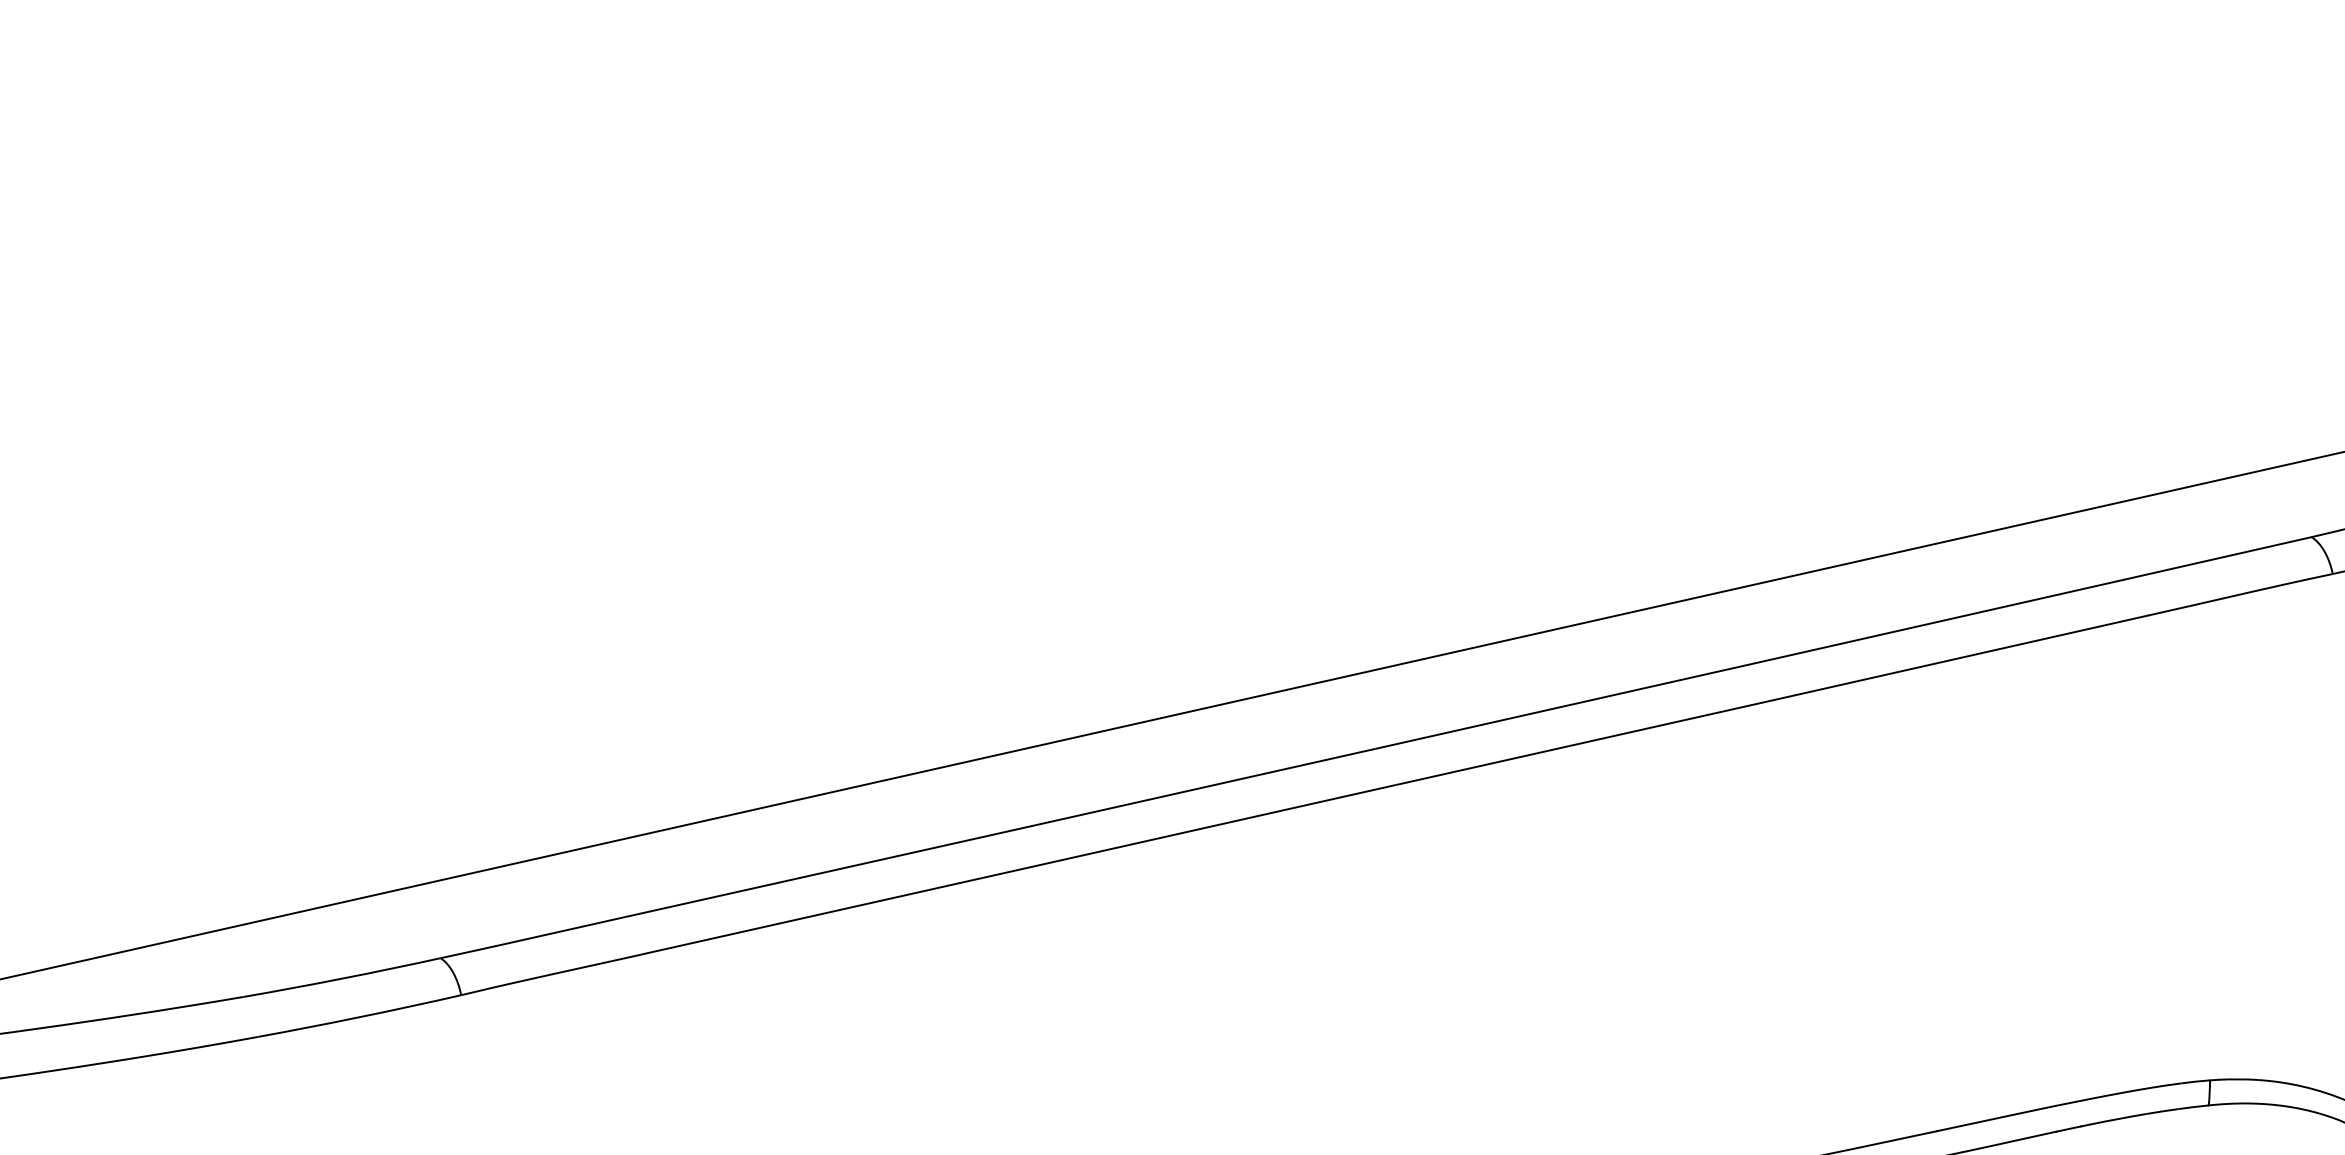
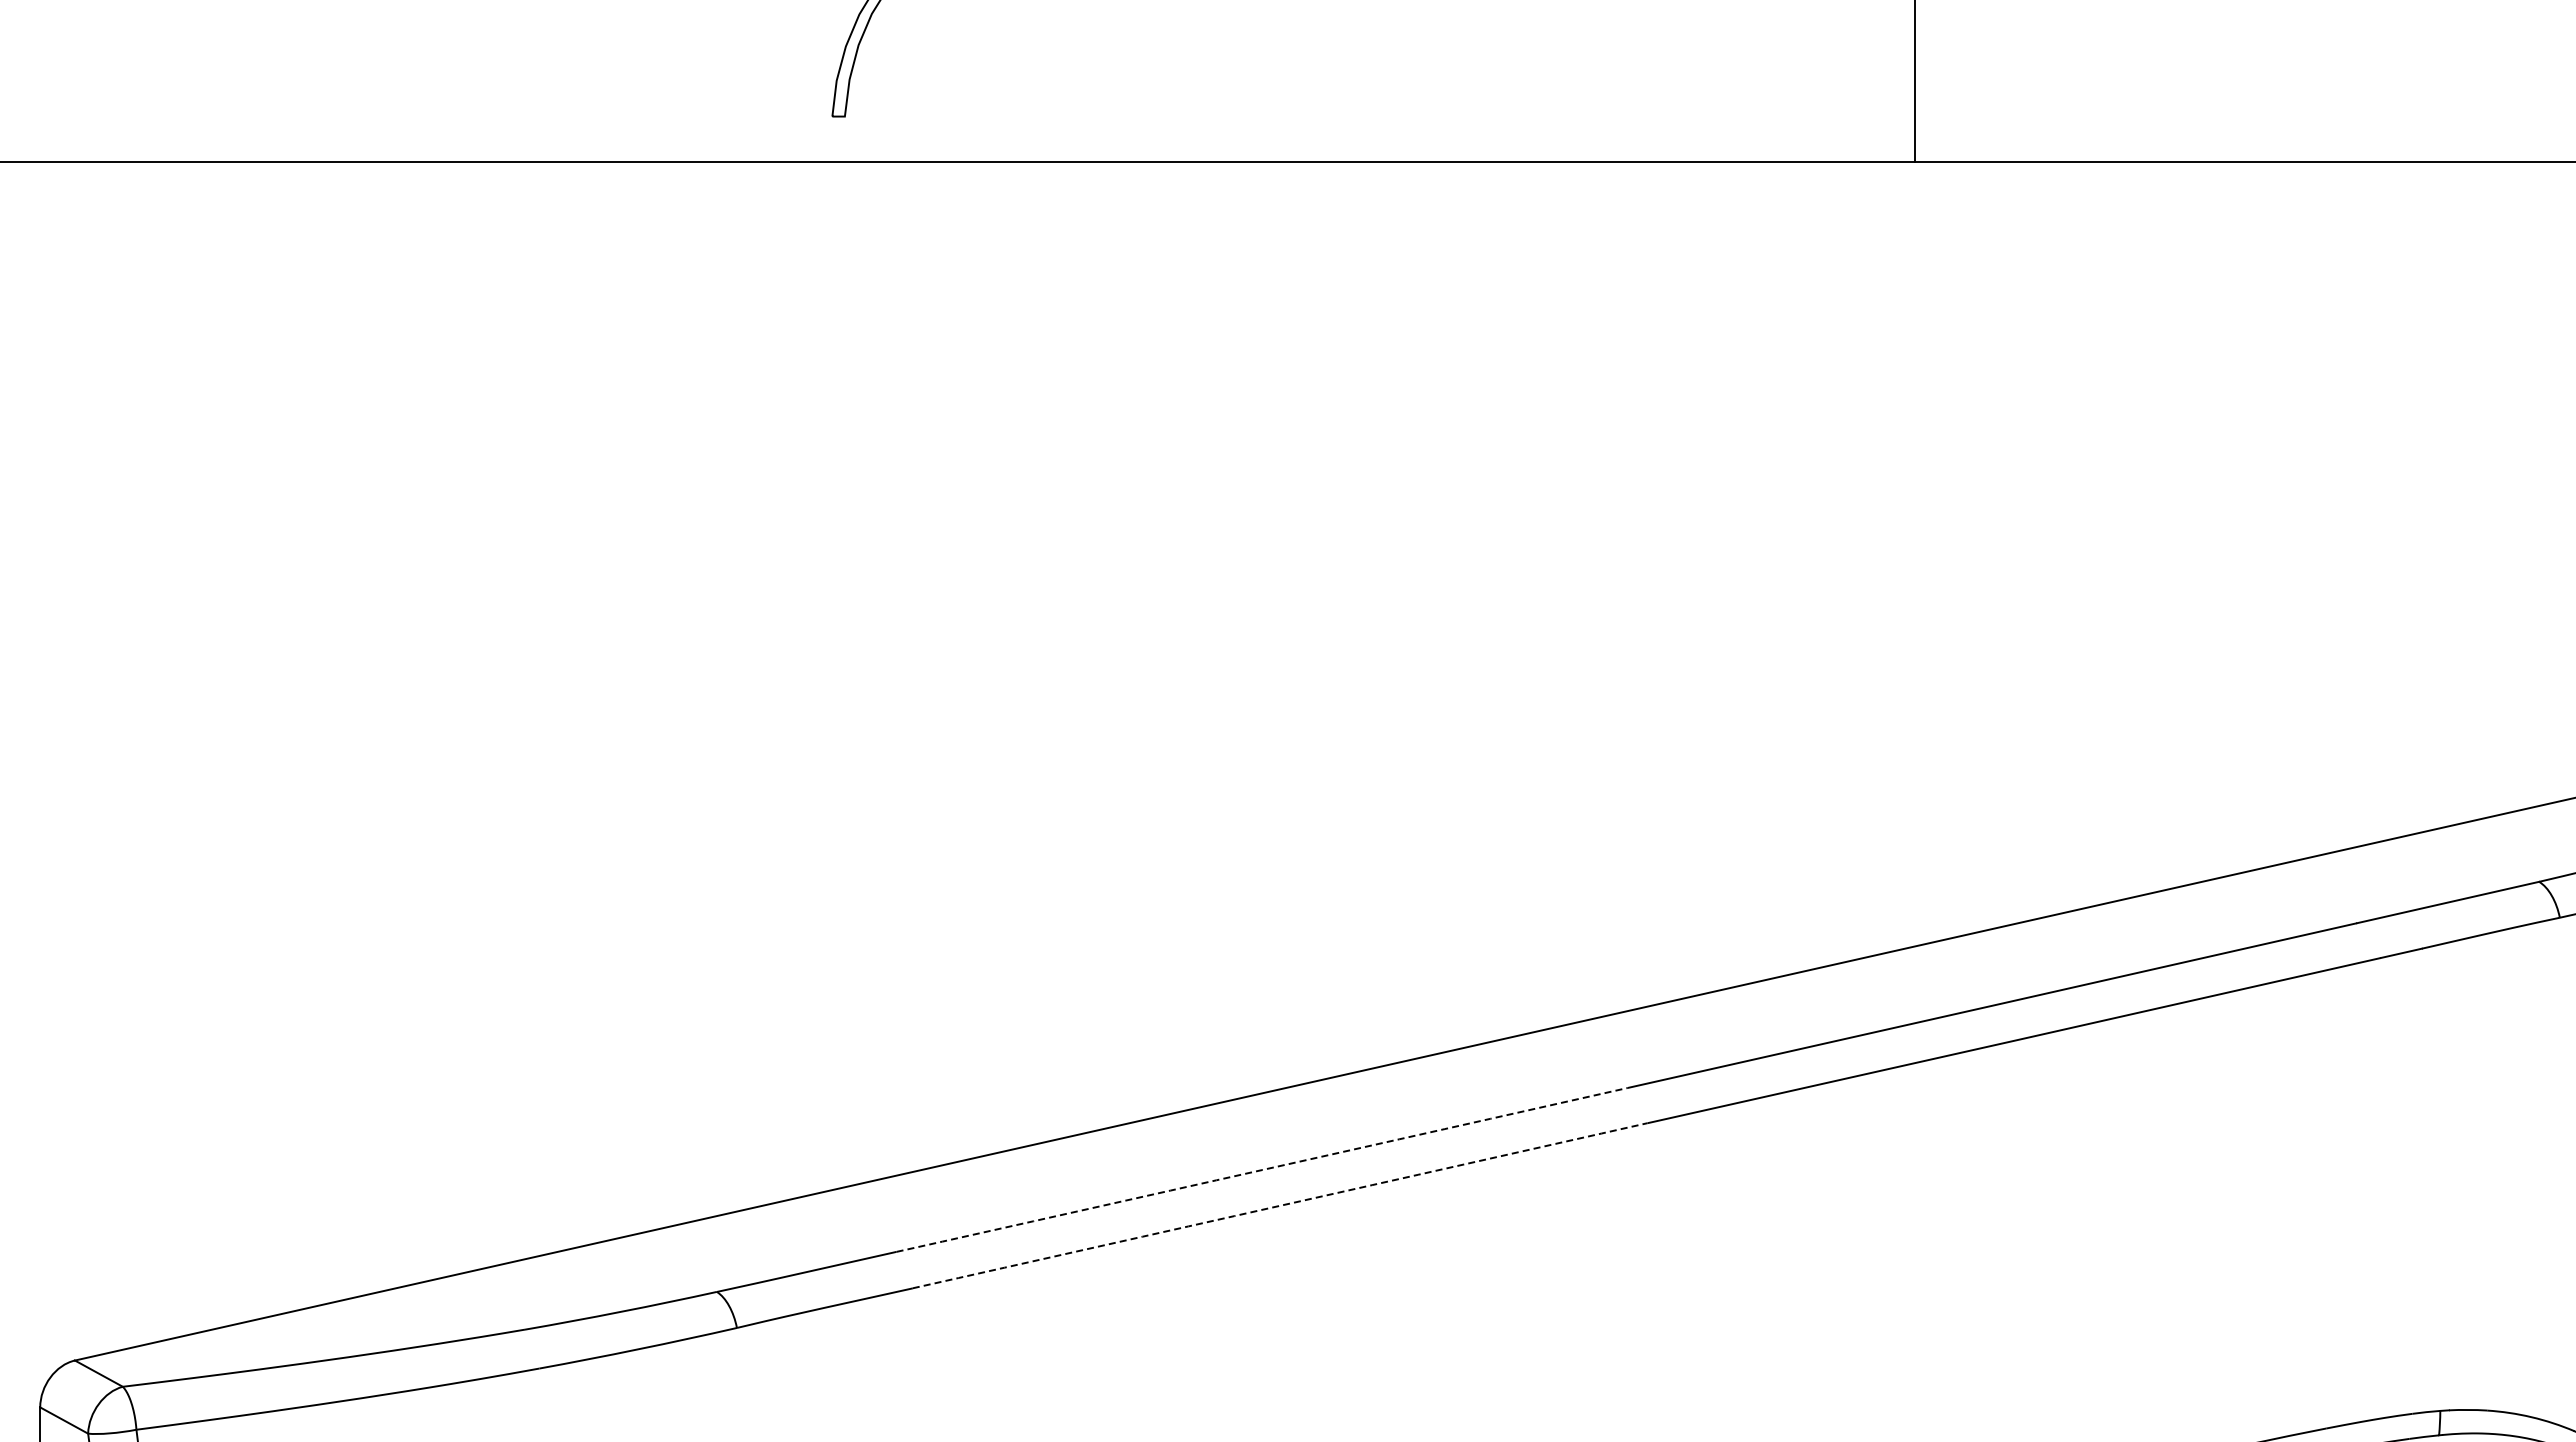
arc: (1000, 833) -> (1262, 1170), solid -> dashed
arc: (1019, 869) -> (1280, 1205), solid -> dashed

